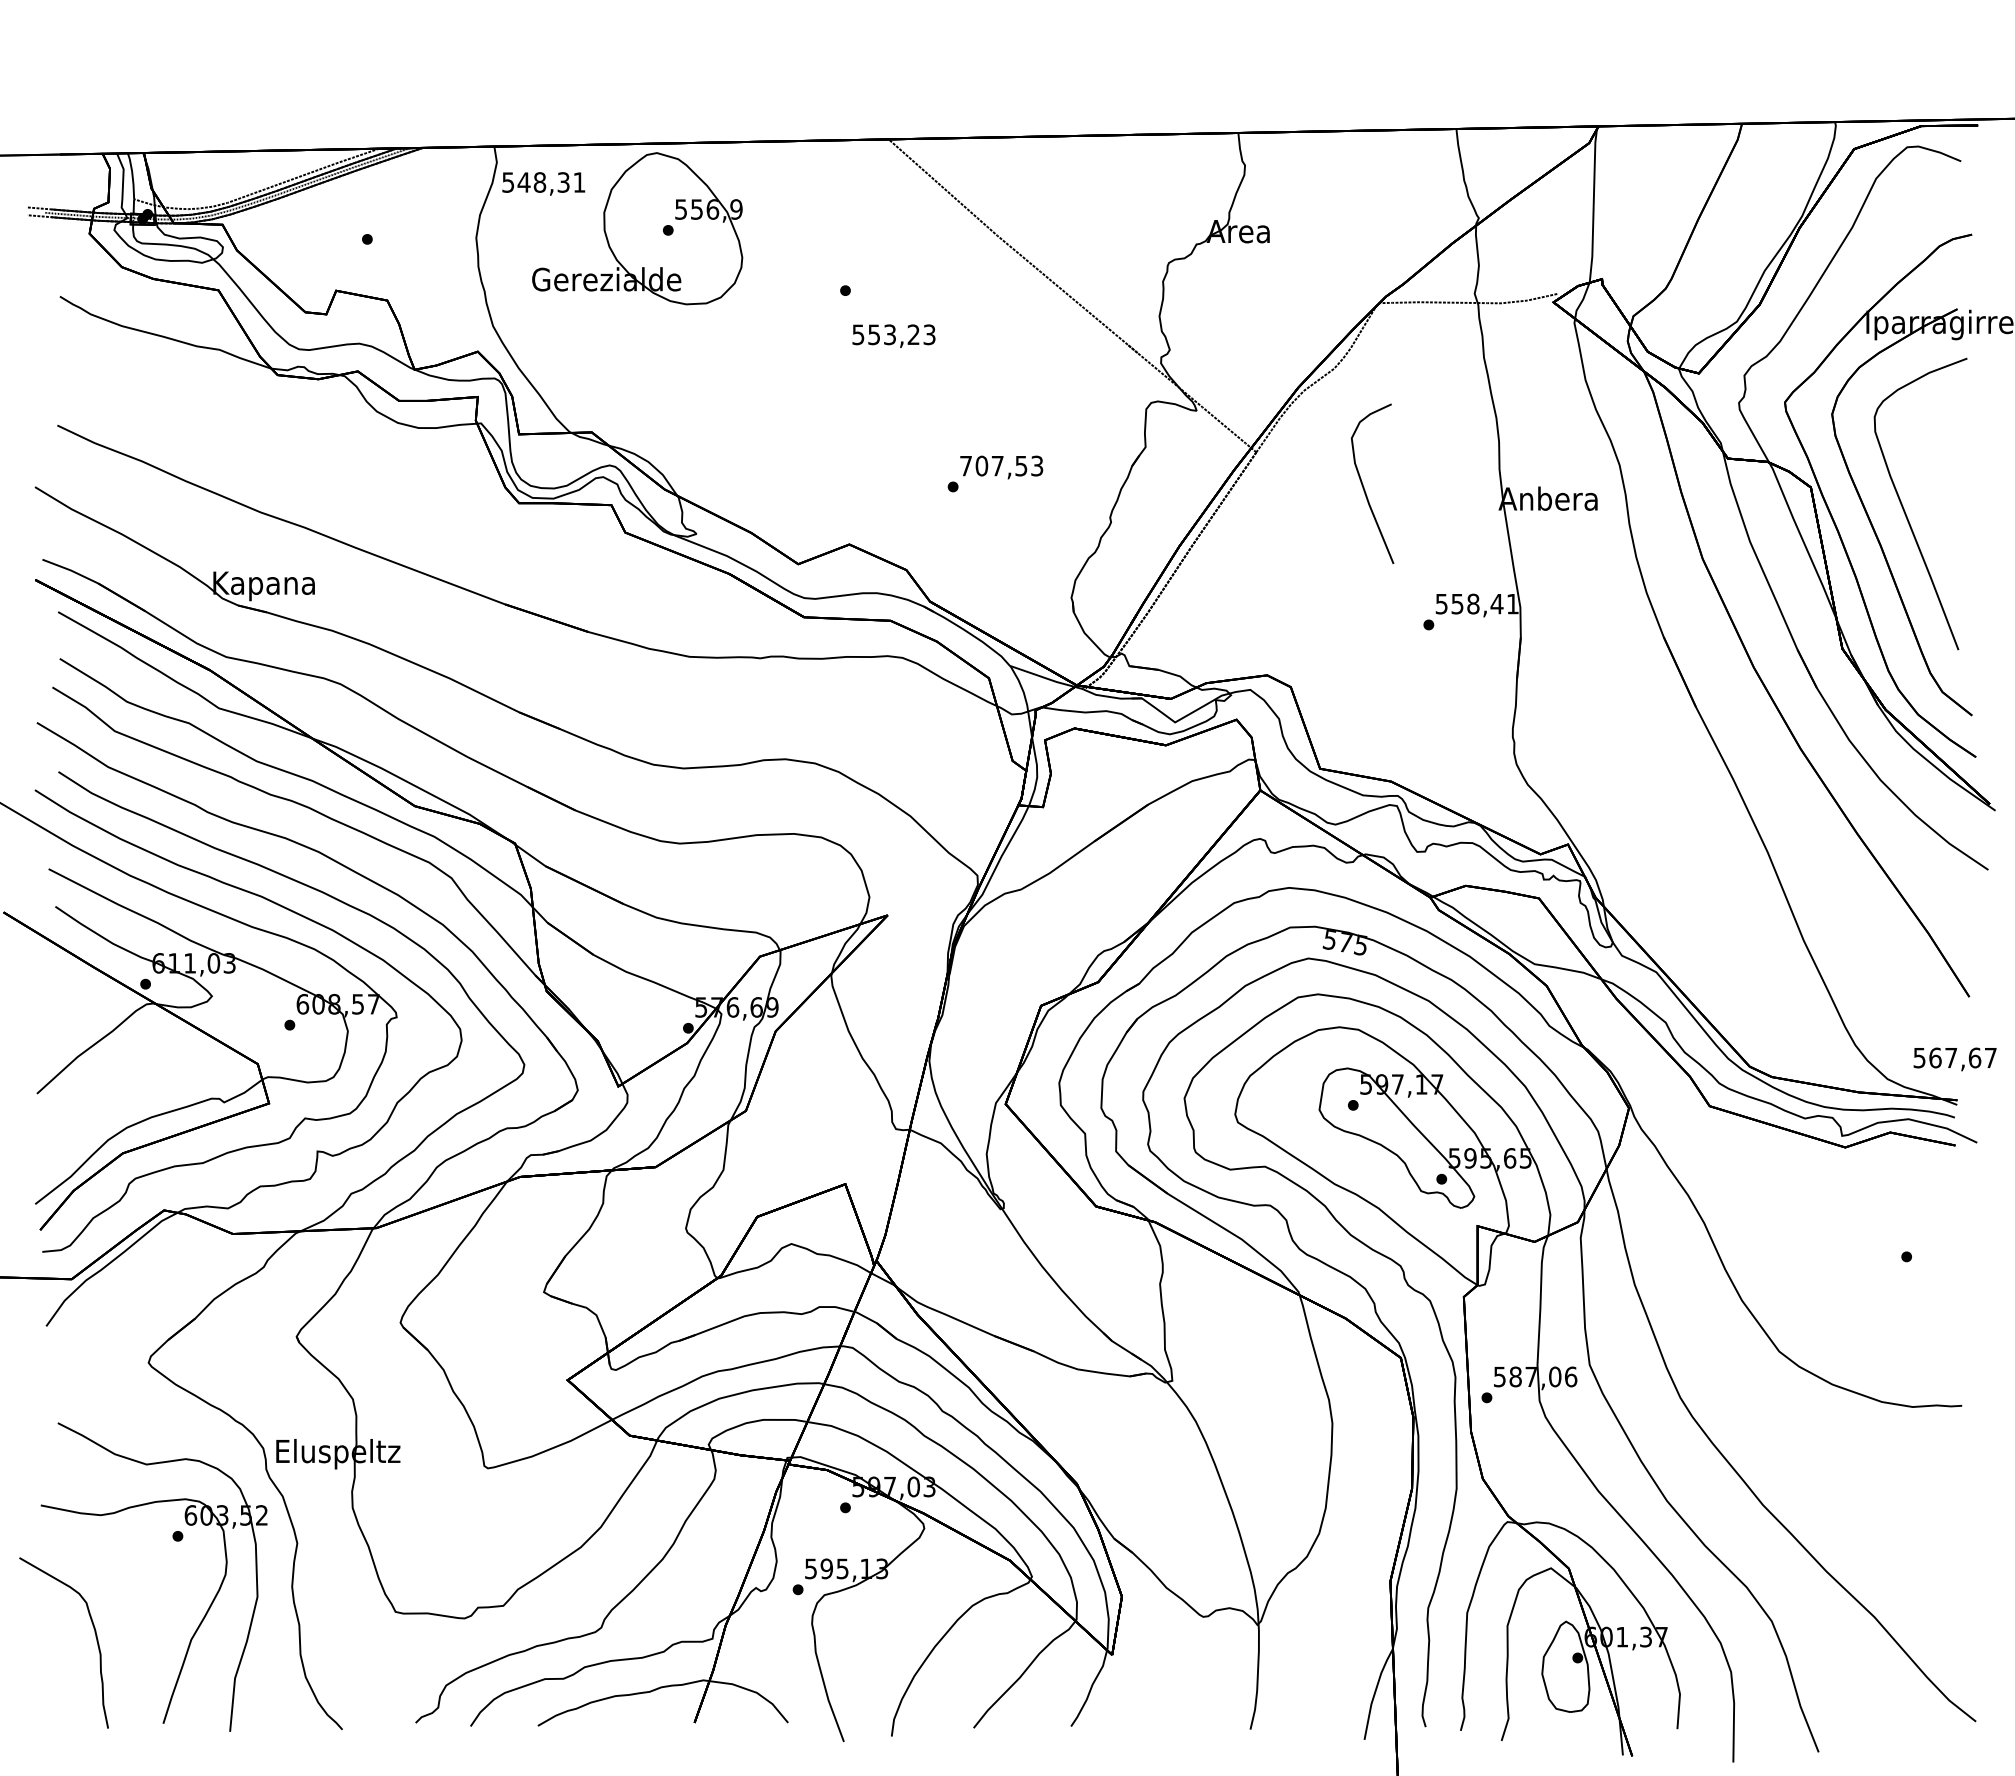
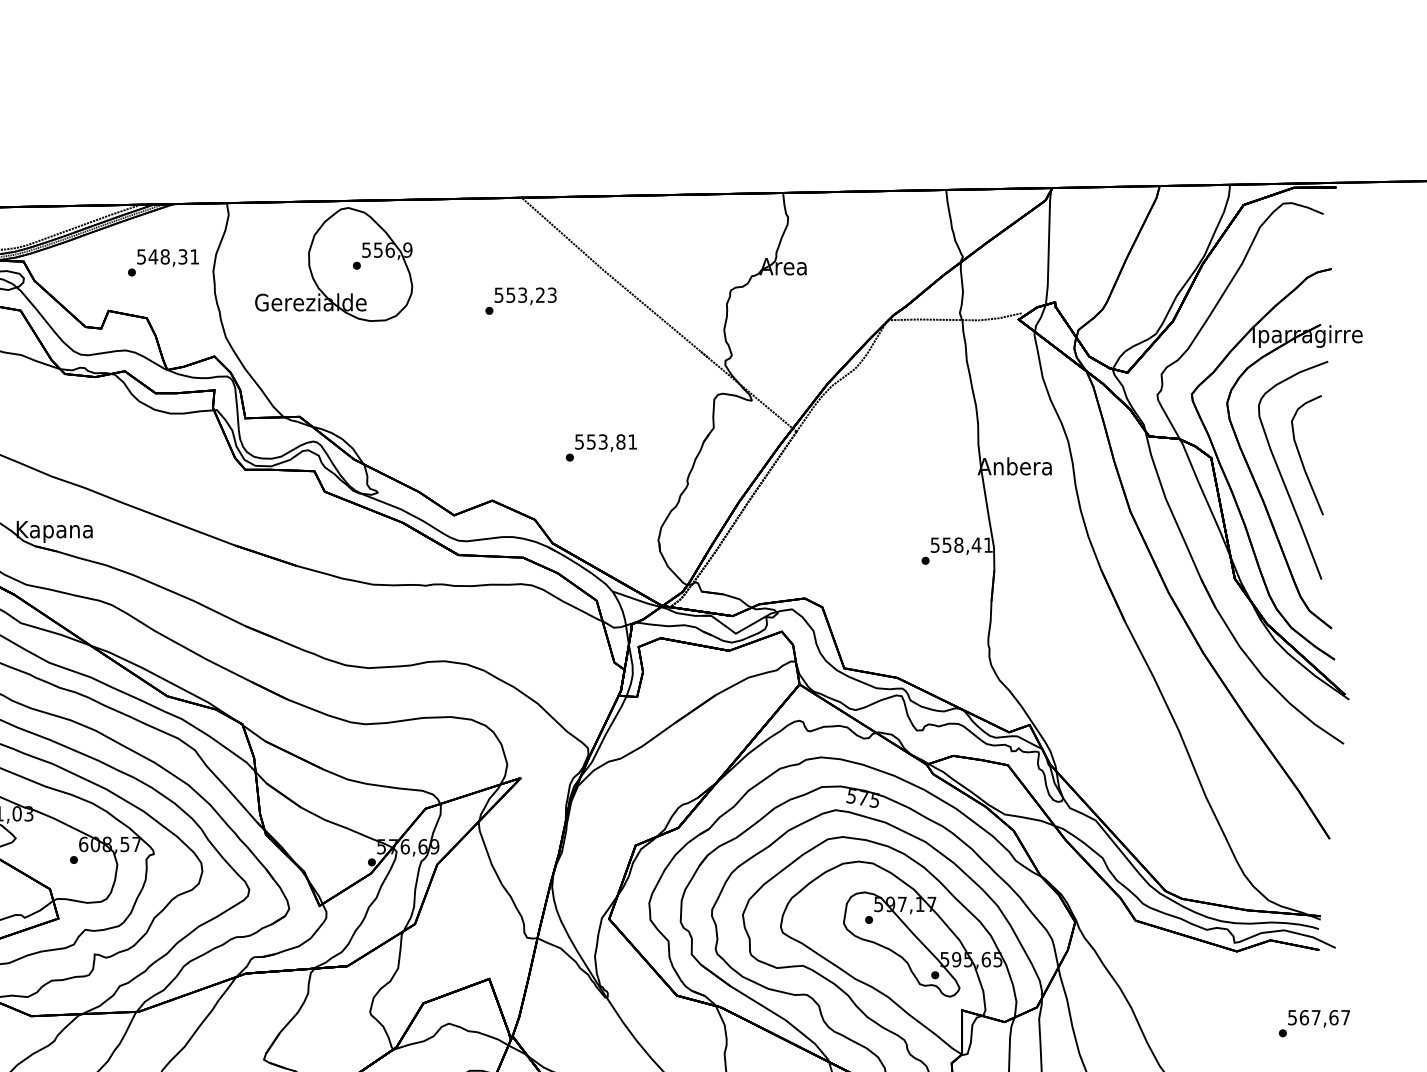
text: (543, 183) -> (167, 257), moved
text: (893, 335) -> (525, 295), moved
text: (1001, 465) -> (606, 441), 707,53 -> 553,81
curve: (1364, 487) -> (1301, 458), moved
text: (1954, 1059) -> (1318, 1018), moved

